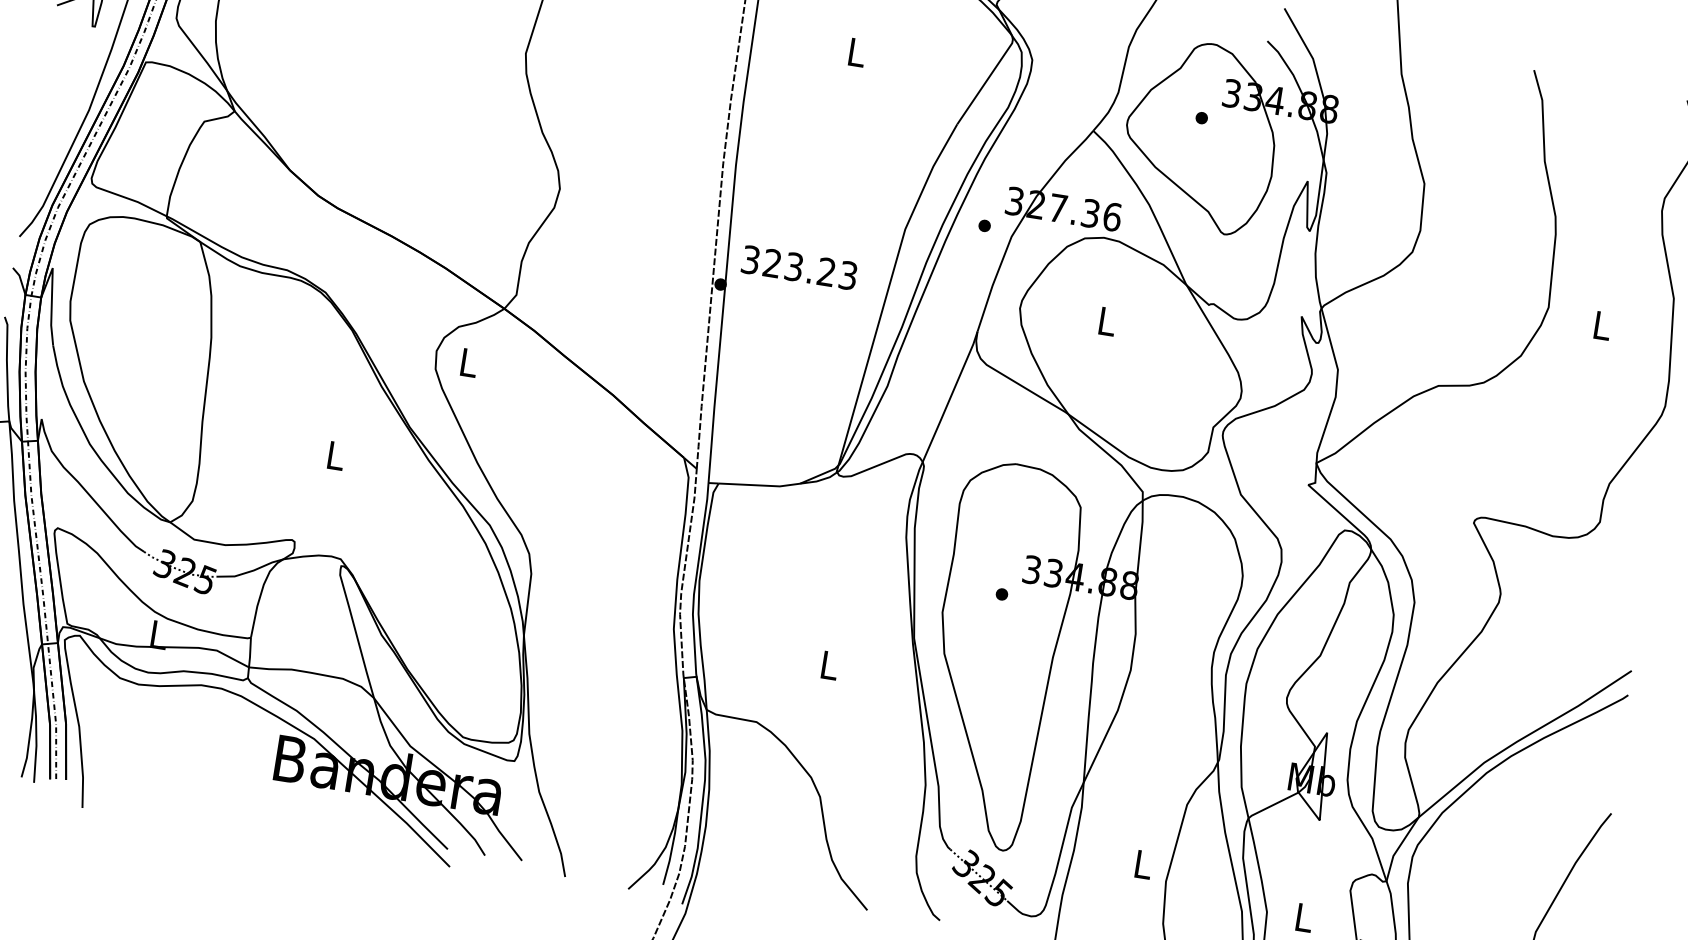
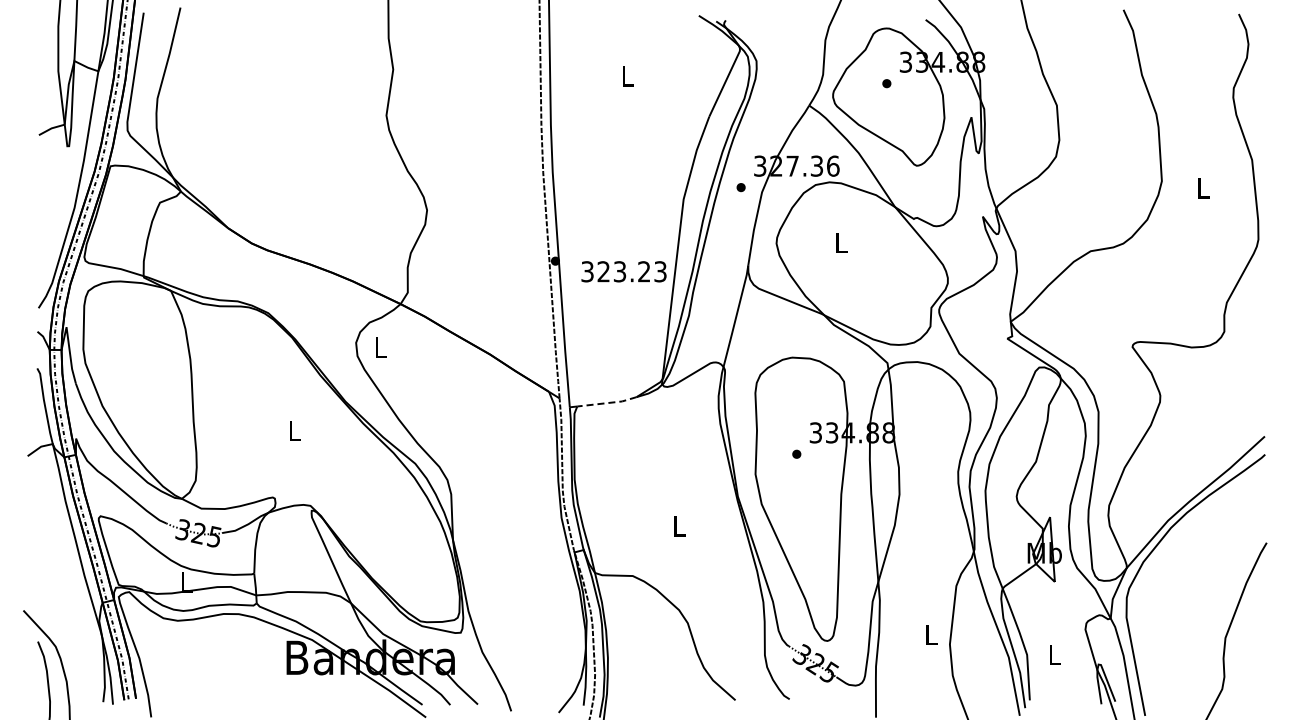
text: (798, 267) -> (623, 271), moved
line: (759, 485) -> (607, 403), solid -> dashed

